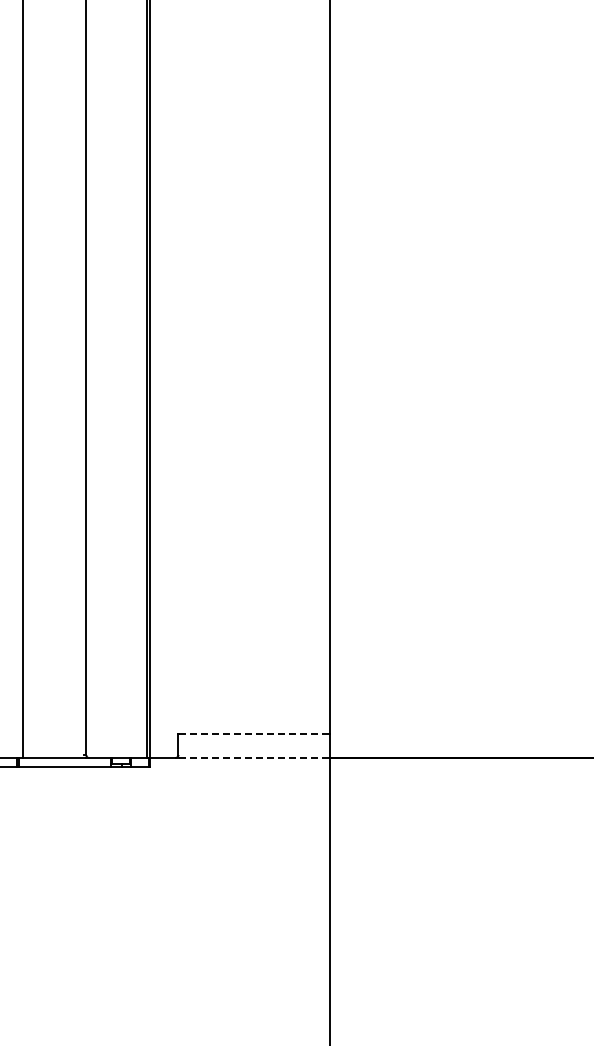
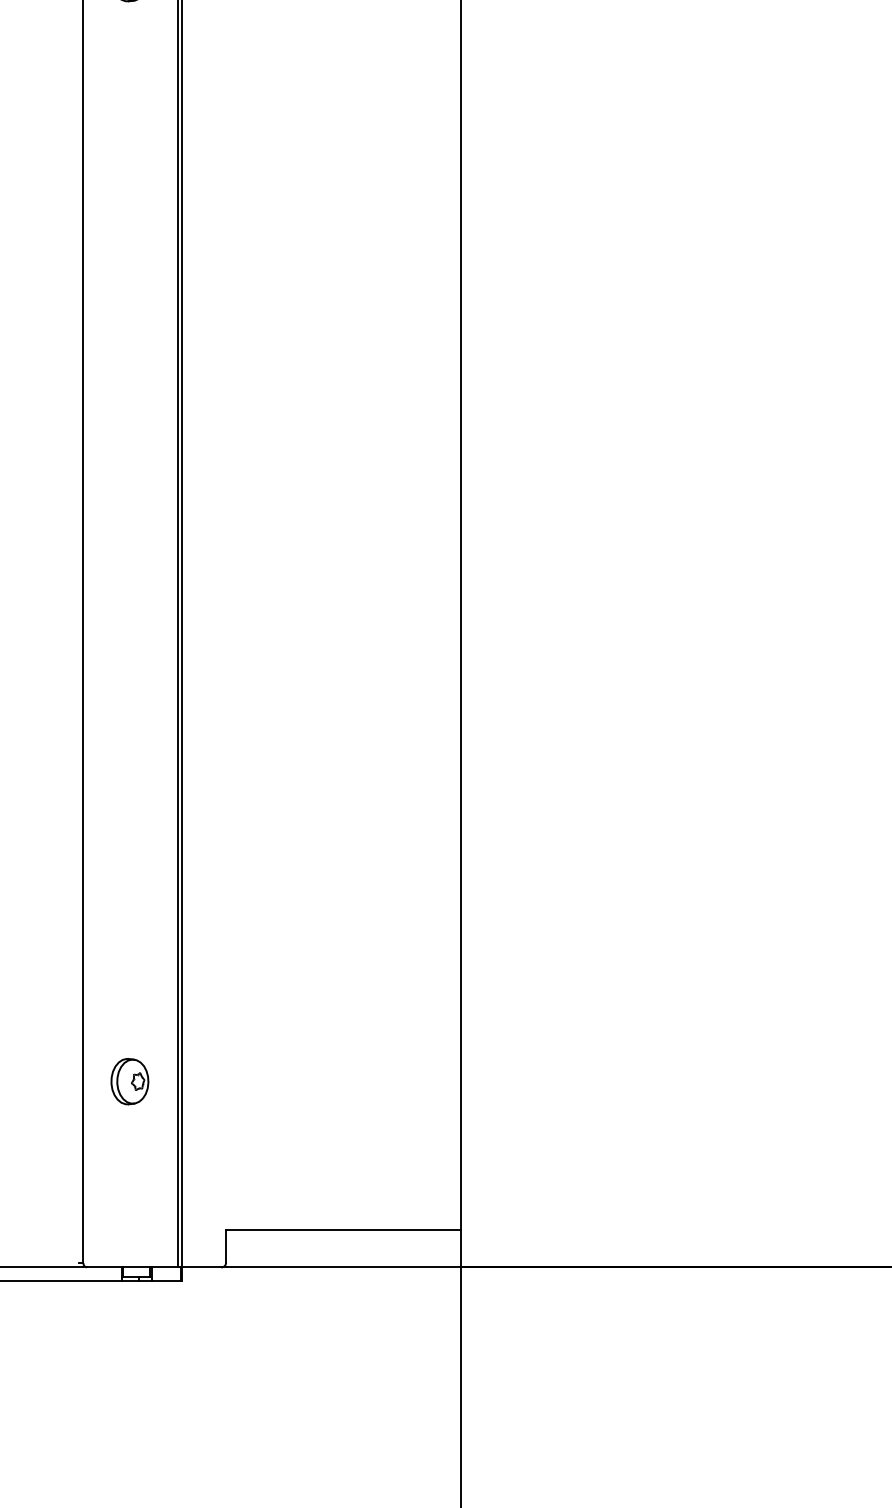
part: (116, 637) -> (130, 1080), added
line: (254, 733) -> (343, 1229), dashed -> solid
line: (255, 757) -> (345, 1266), dashed -> solid

